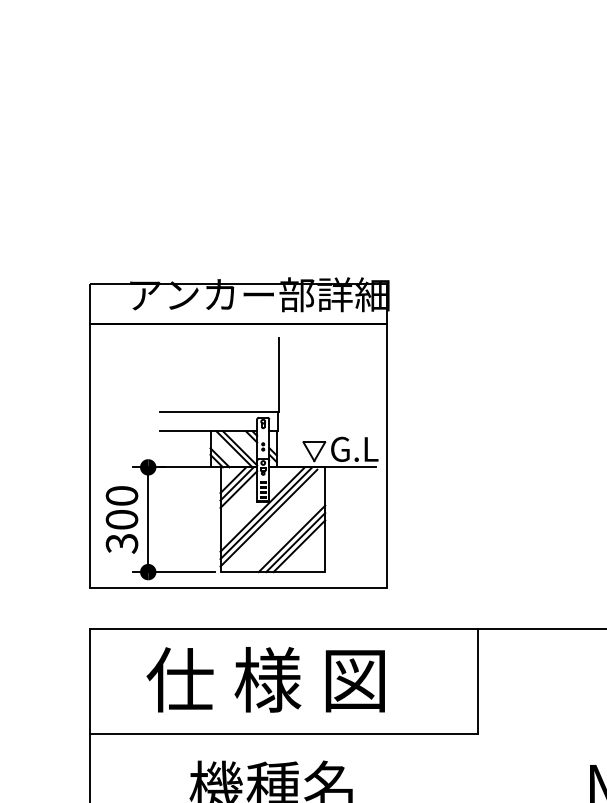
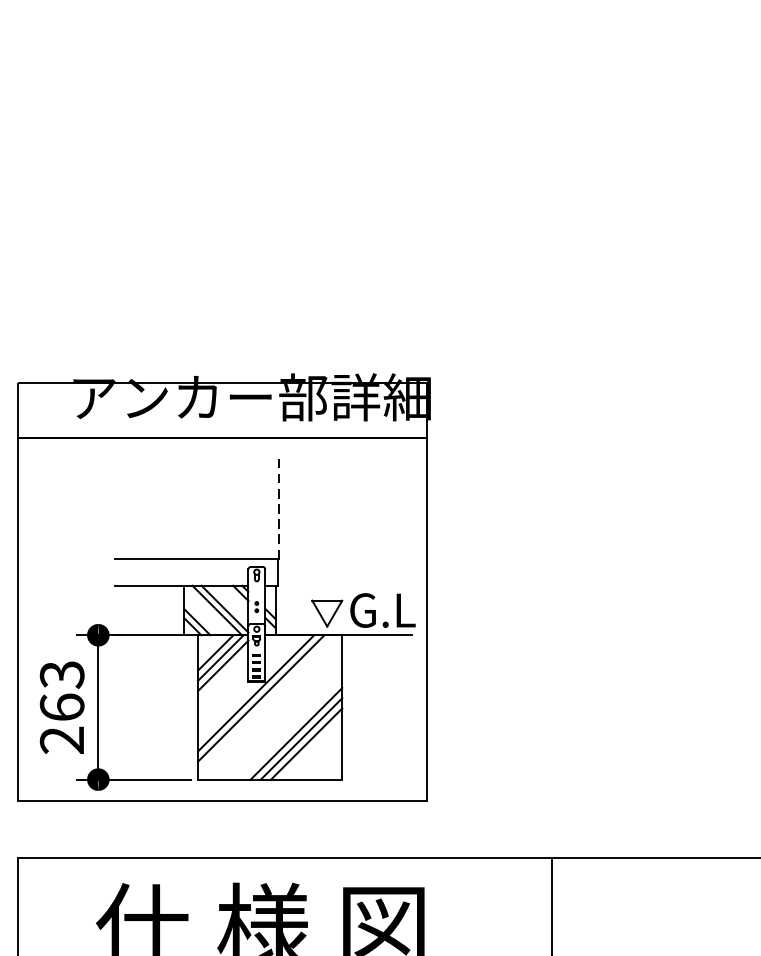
line: (278, 374) -> (277, 507), solid -> dashed
line: (268, 517) -> (264, 704), removed
text: (121, 519) -> (61, 707), 300 -> 263

